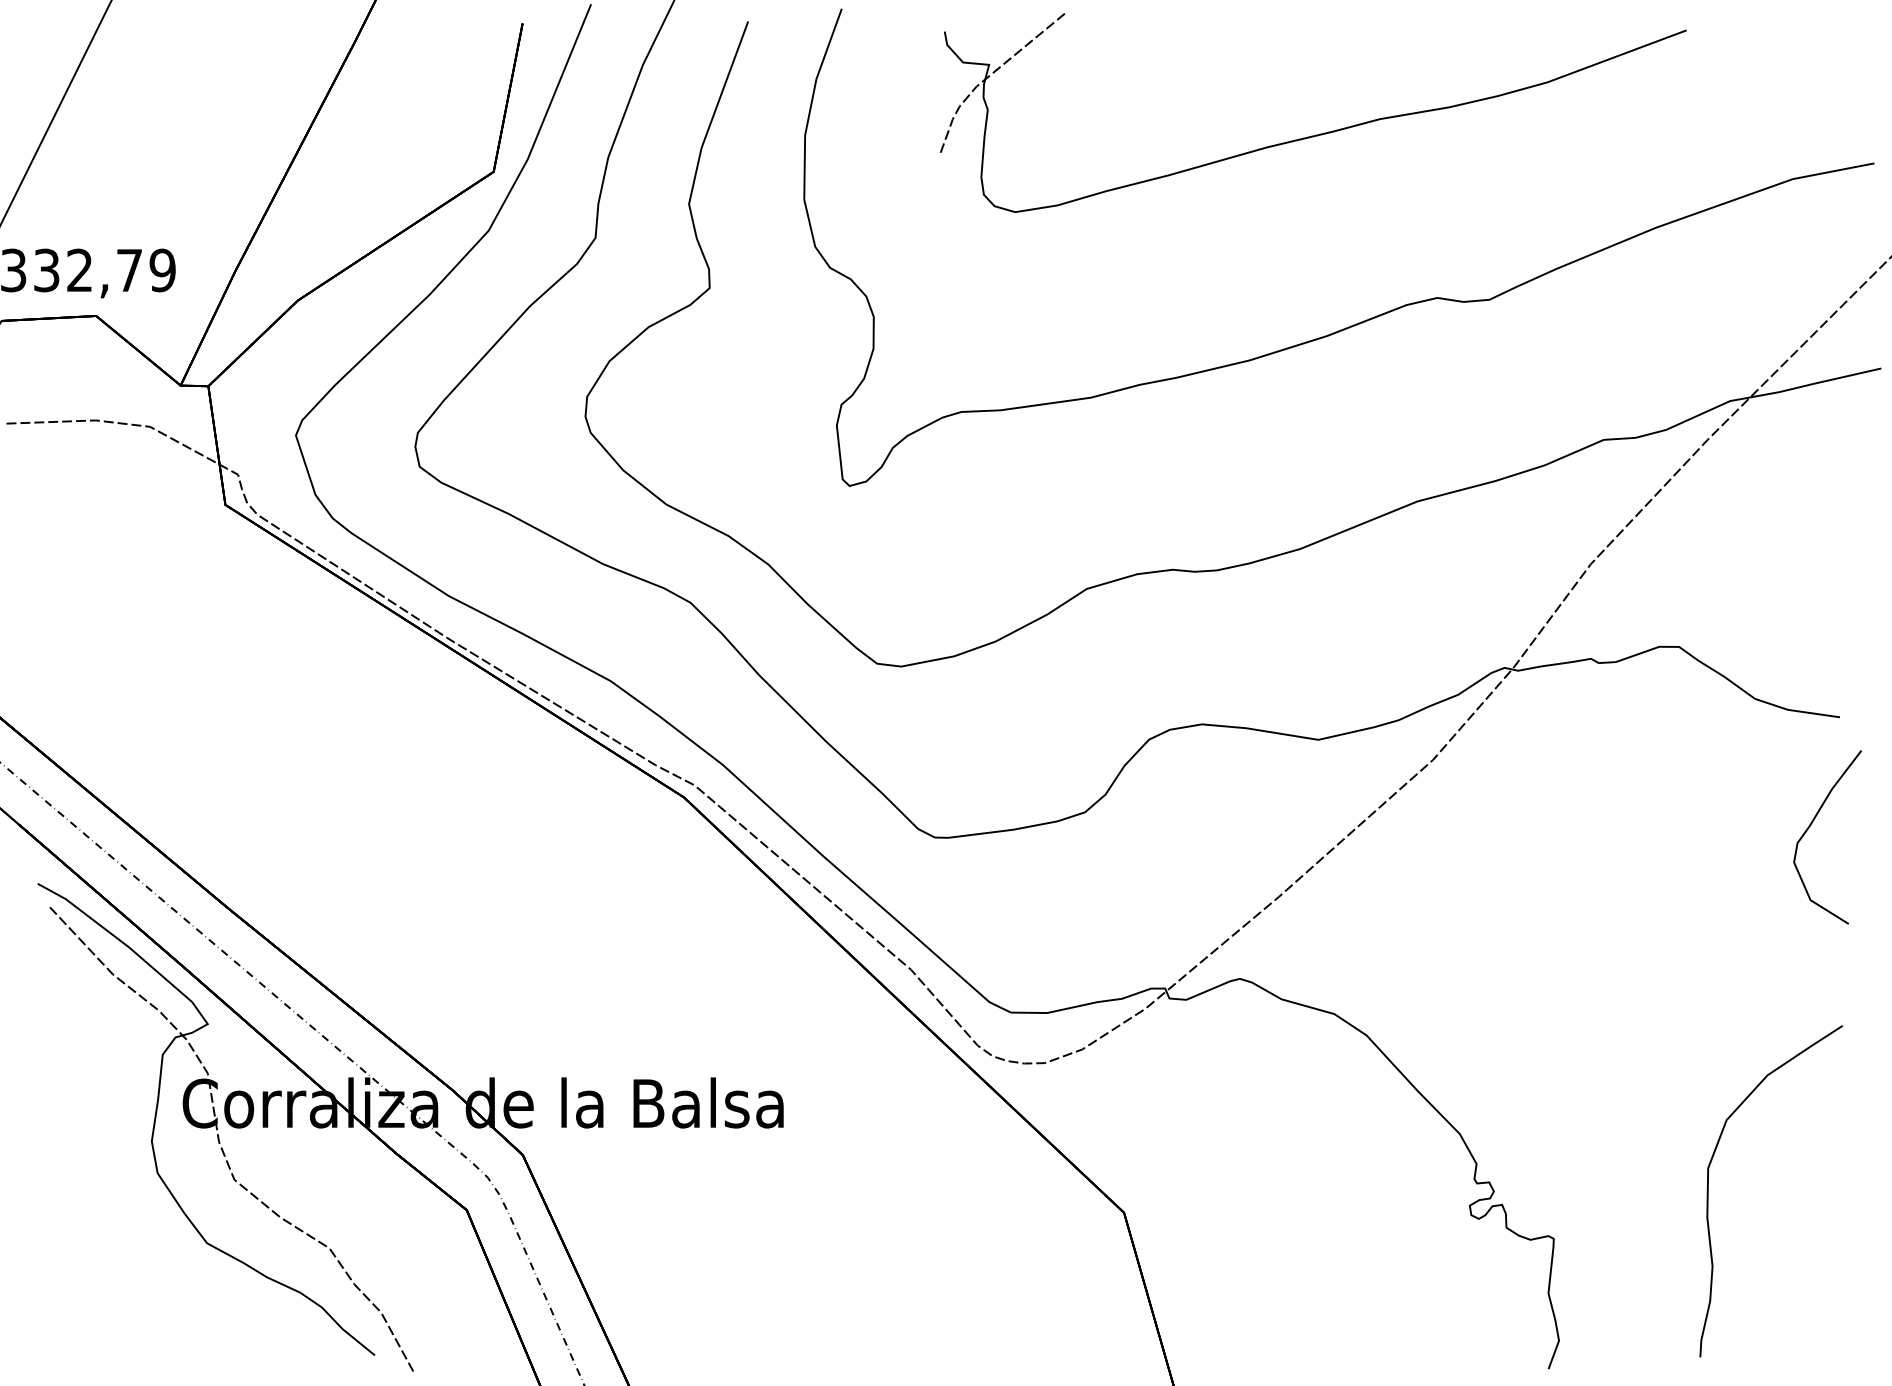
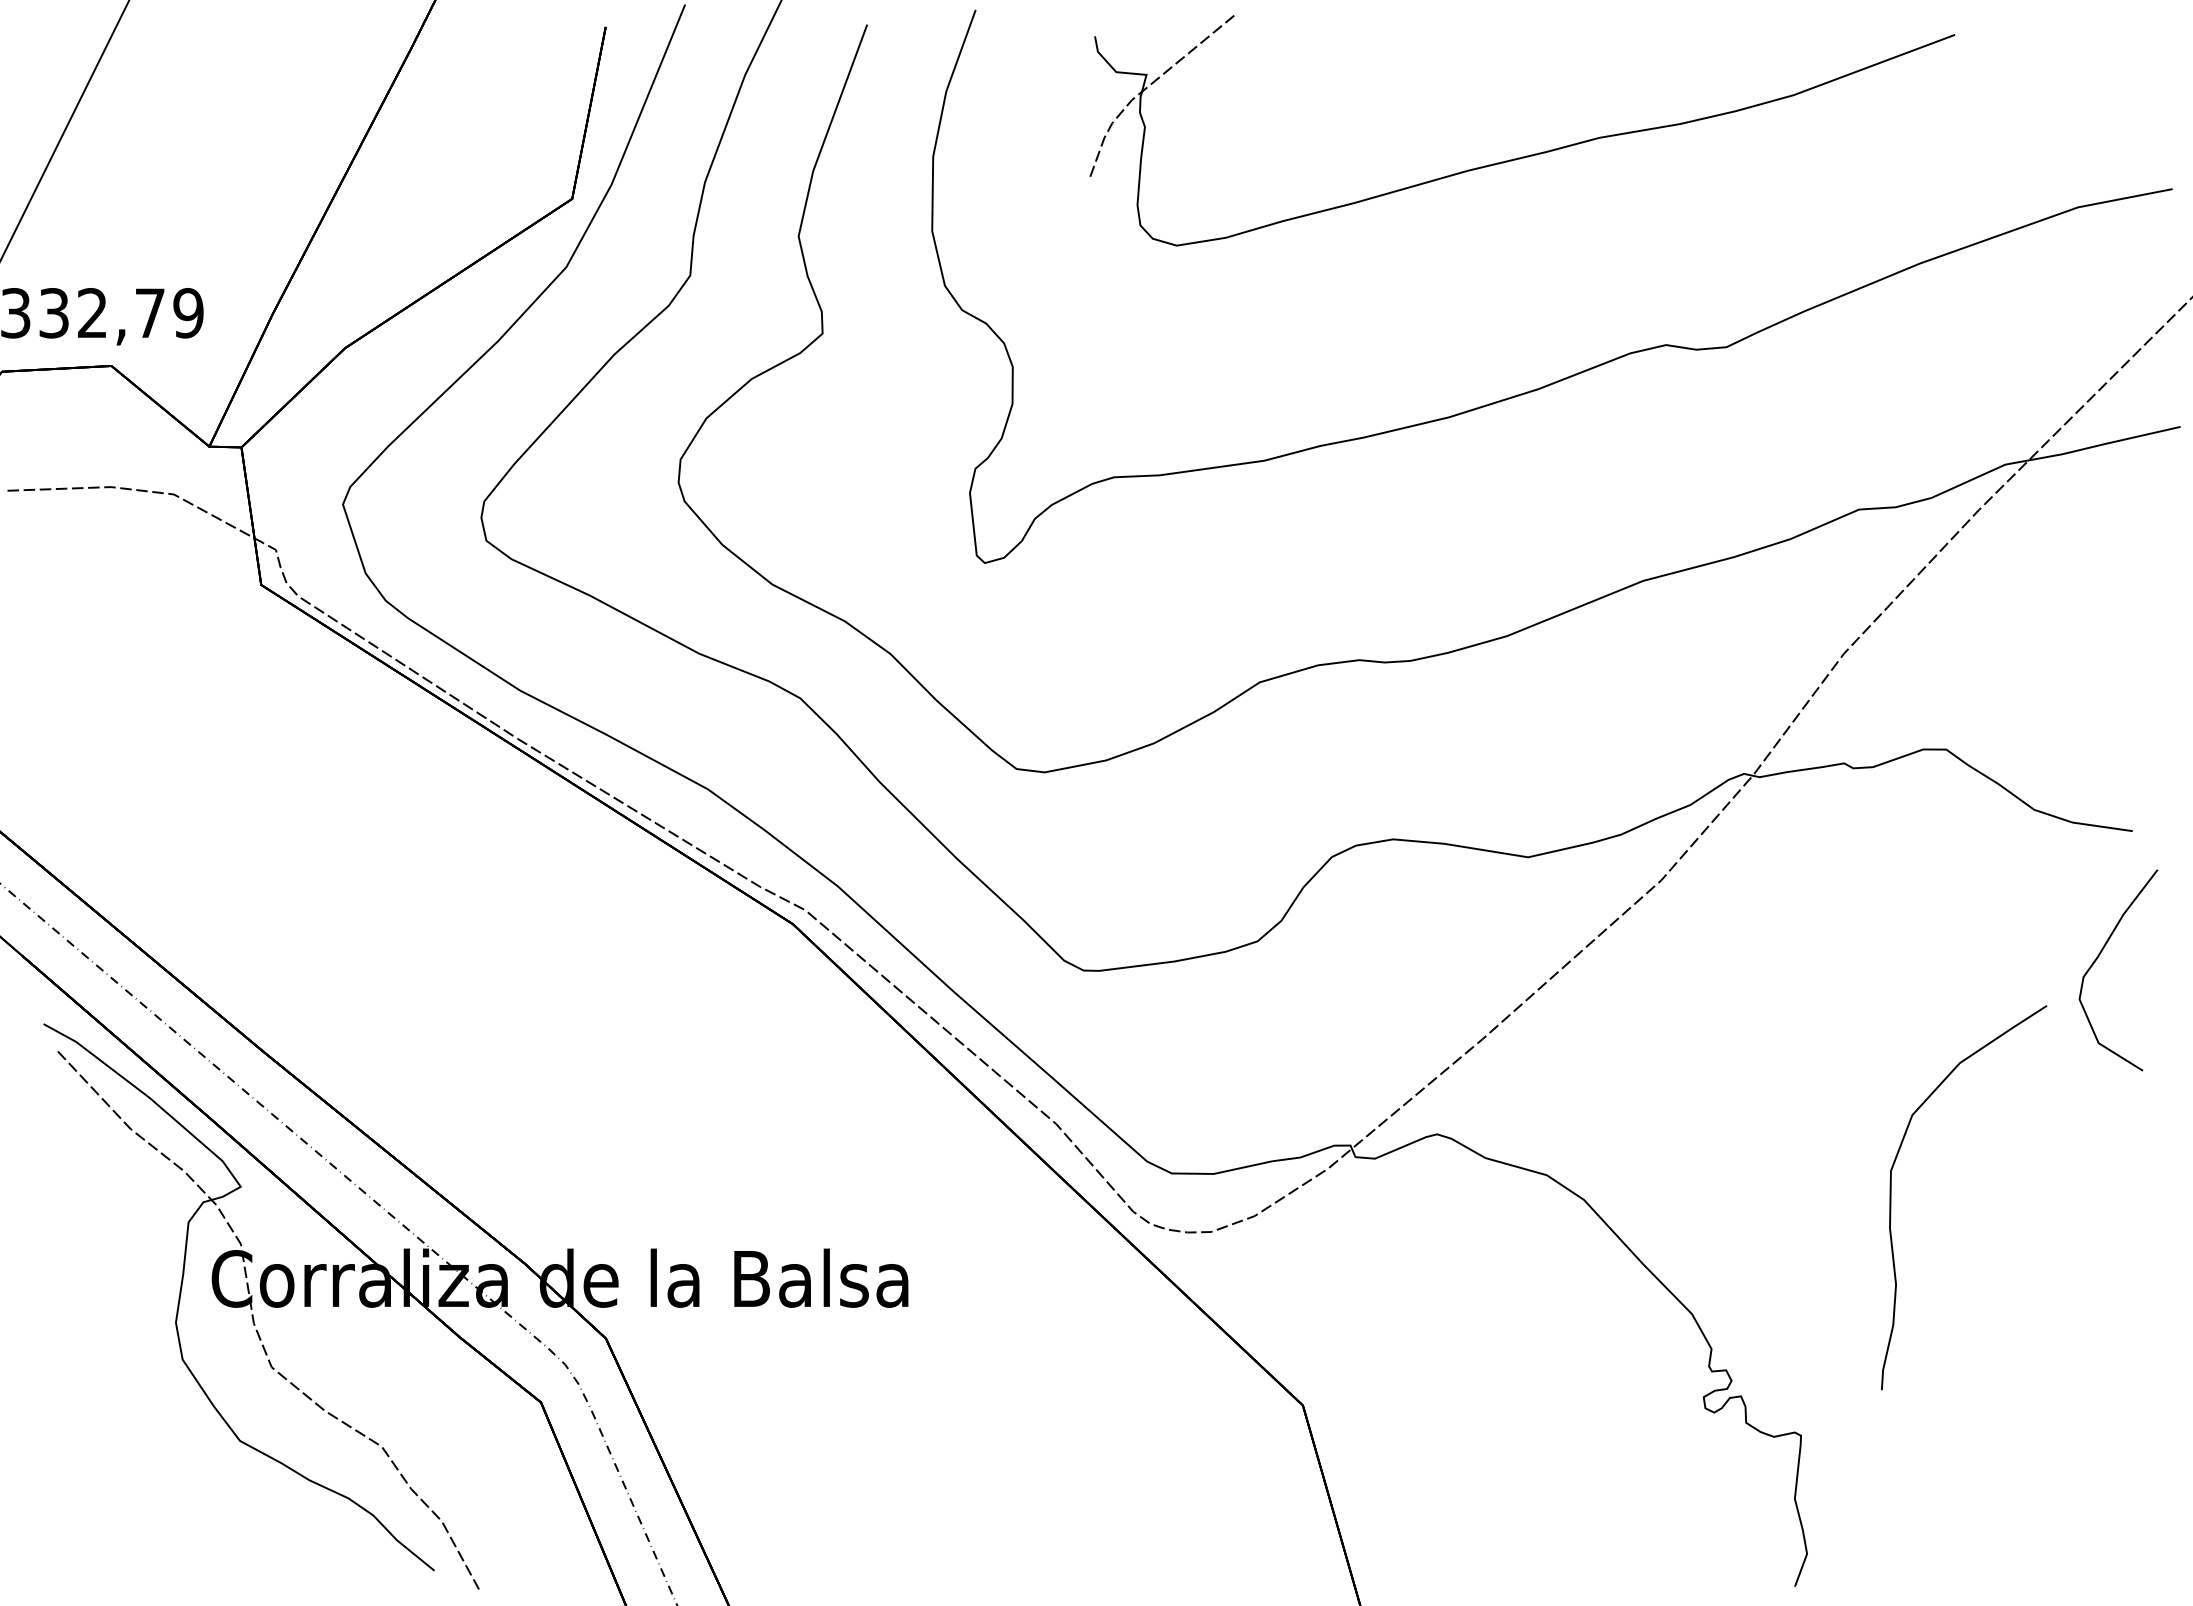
curve: (1708, 1191) -> (1891, 1197), moved

